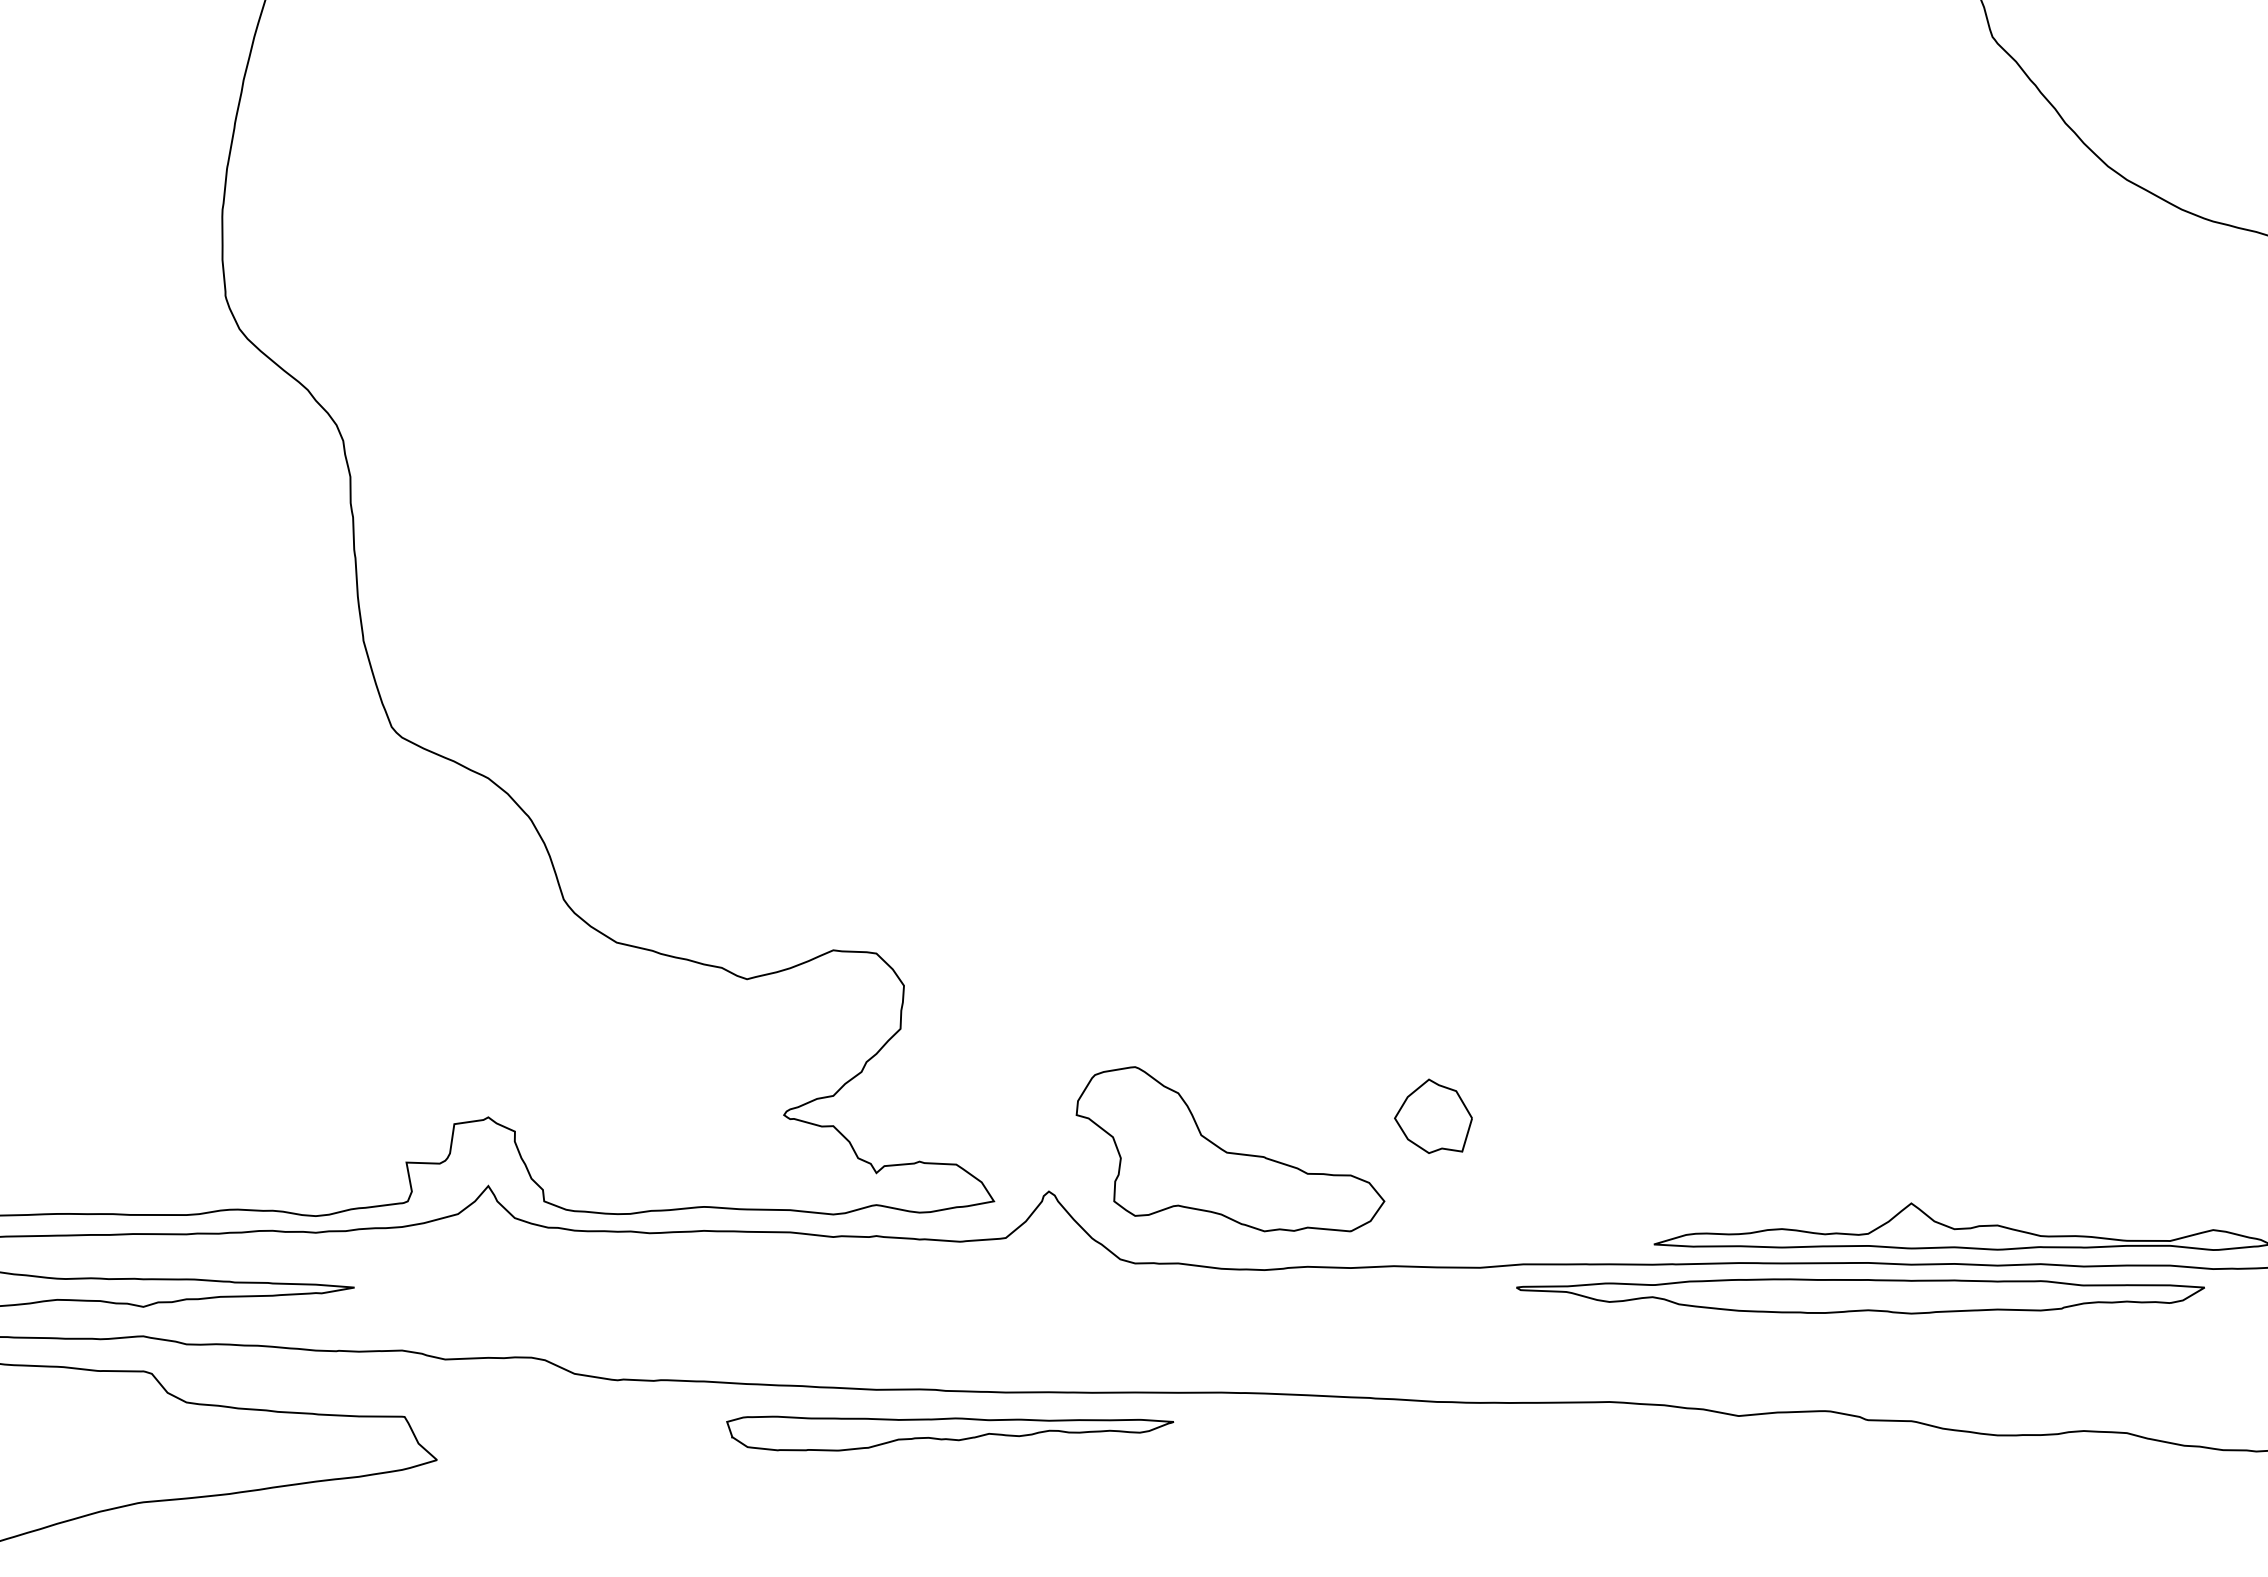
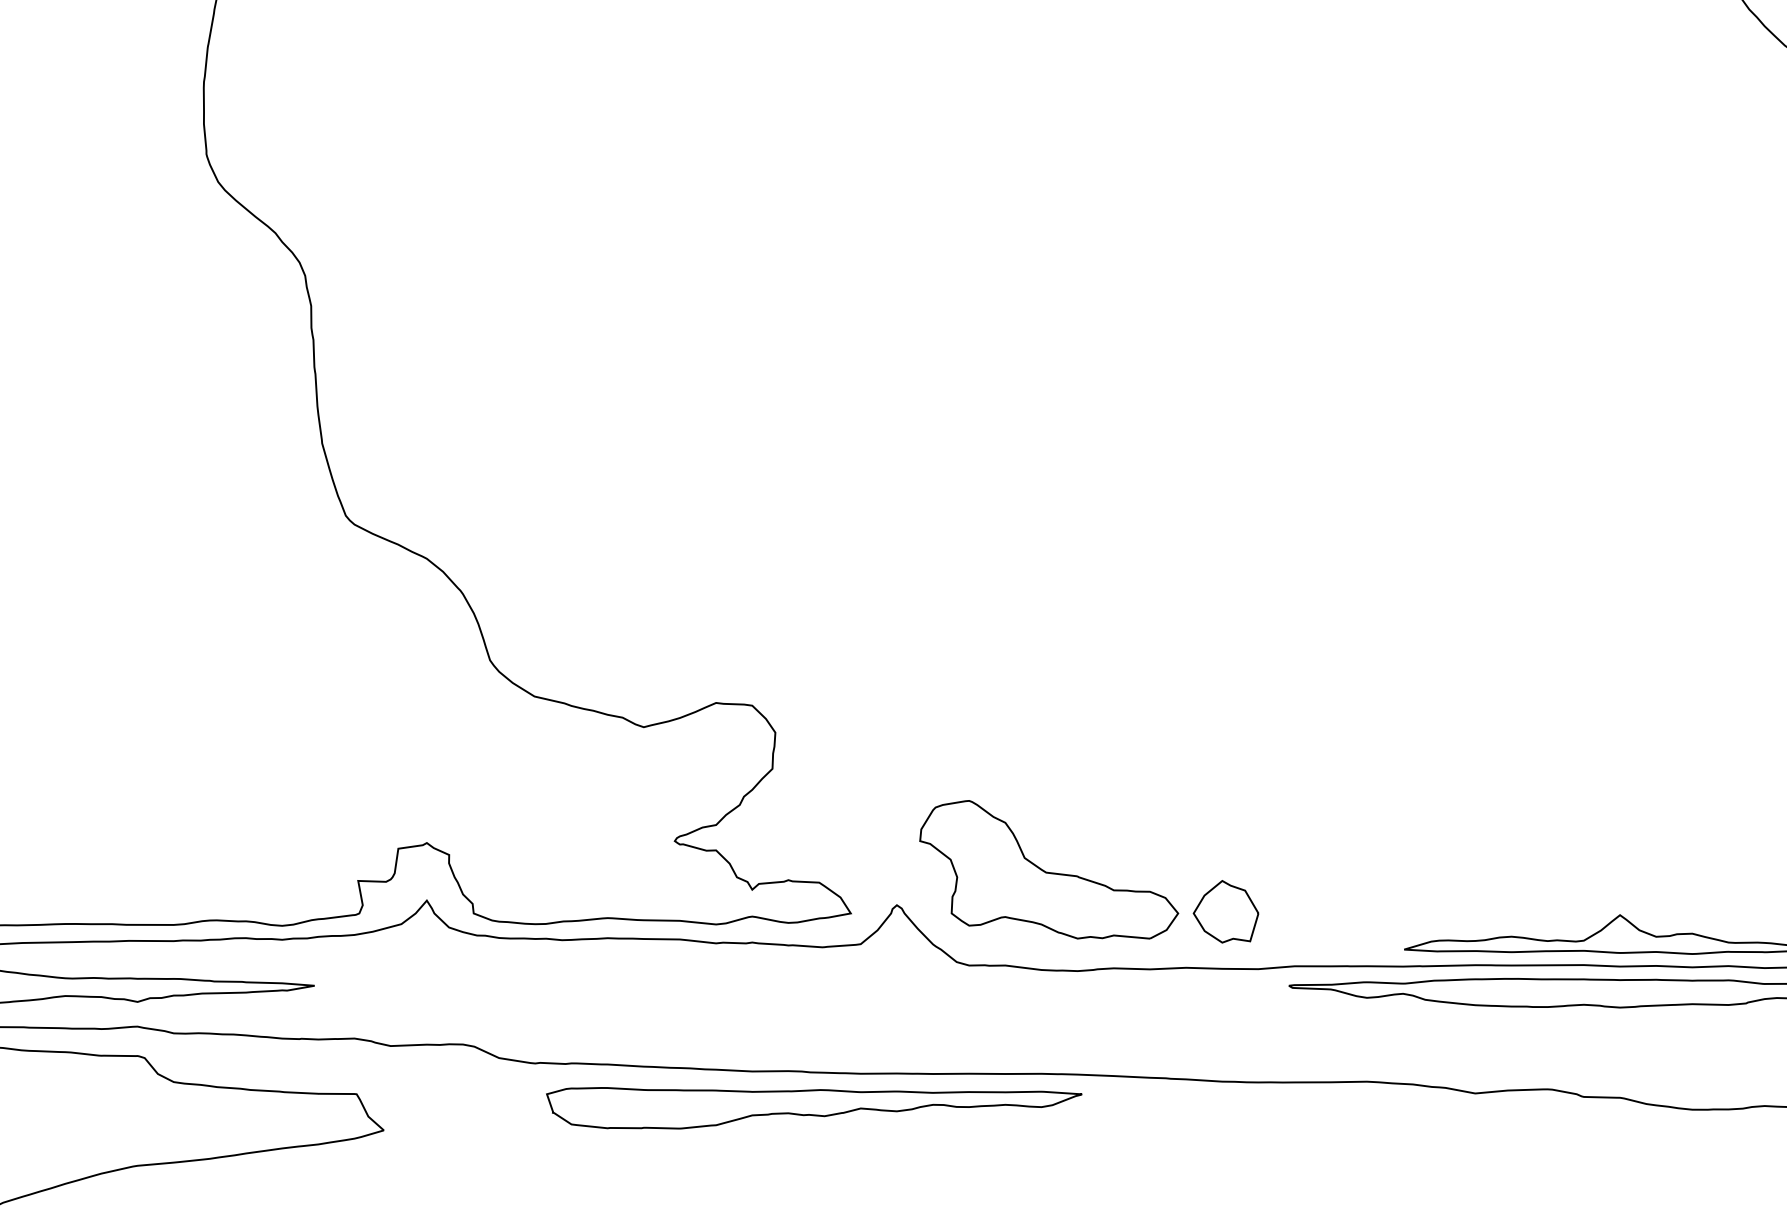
part: (1433, 1115) -> (1226, 911), moved
part: (949, 1433) -> (813, 1108), size x1.43

